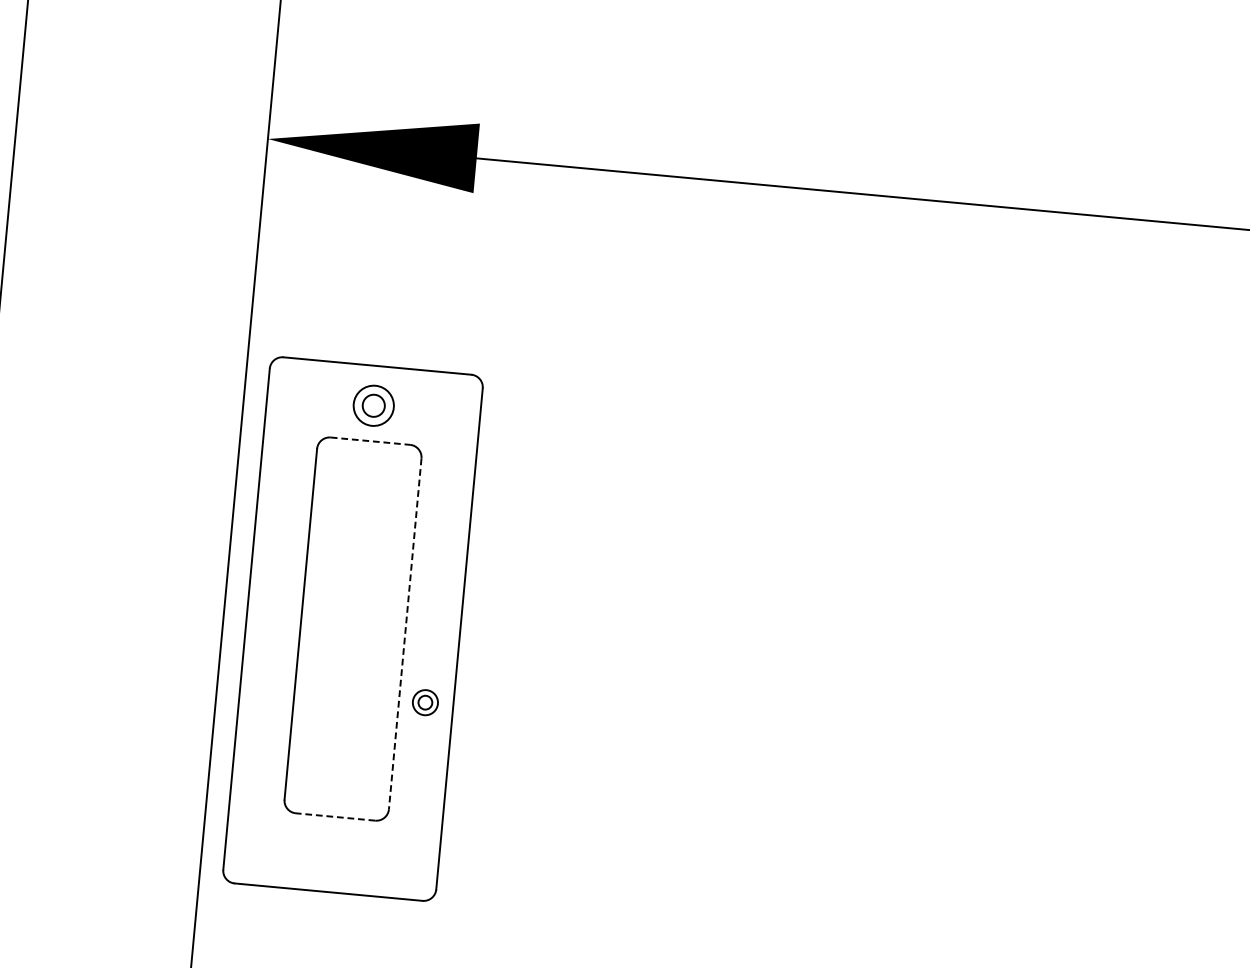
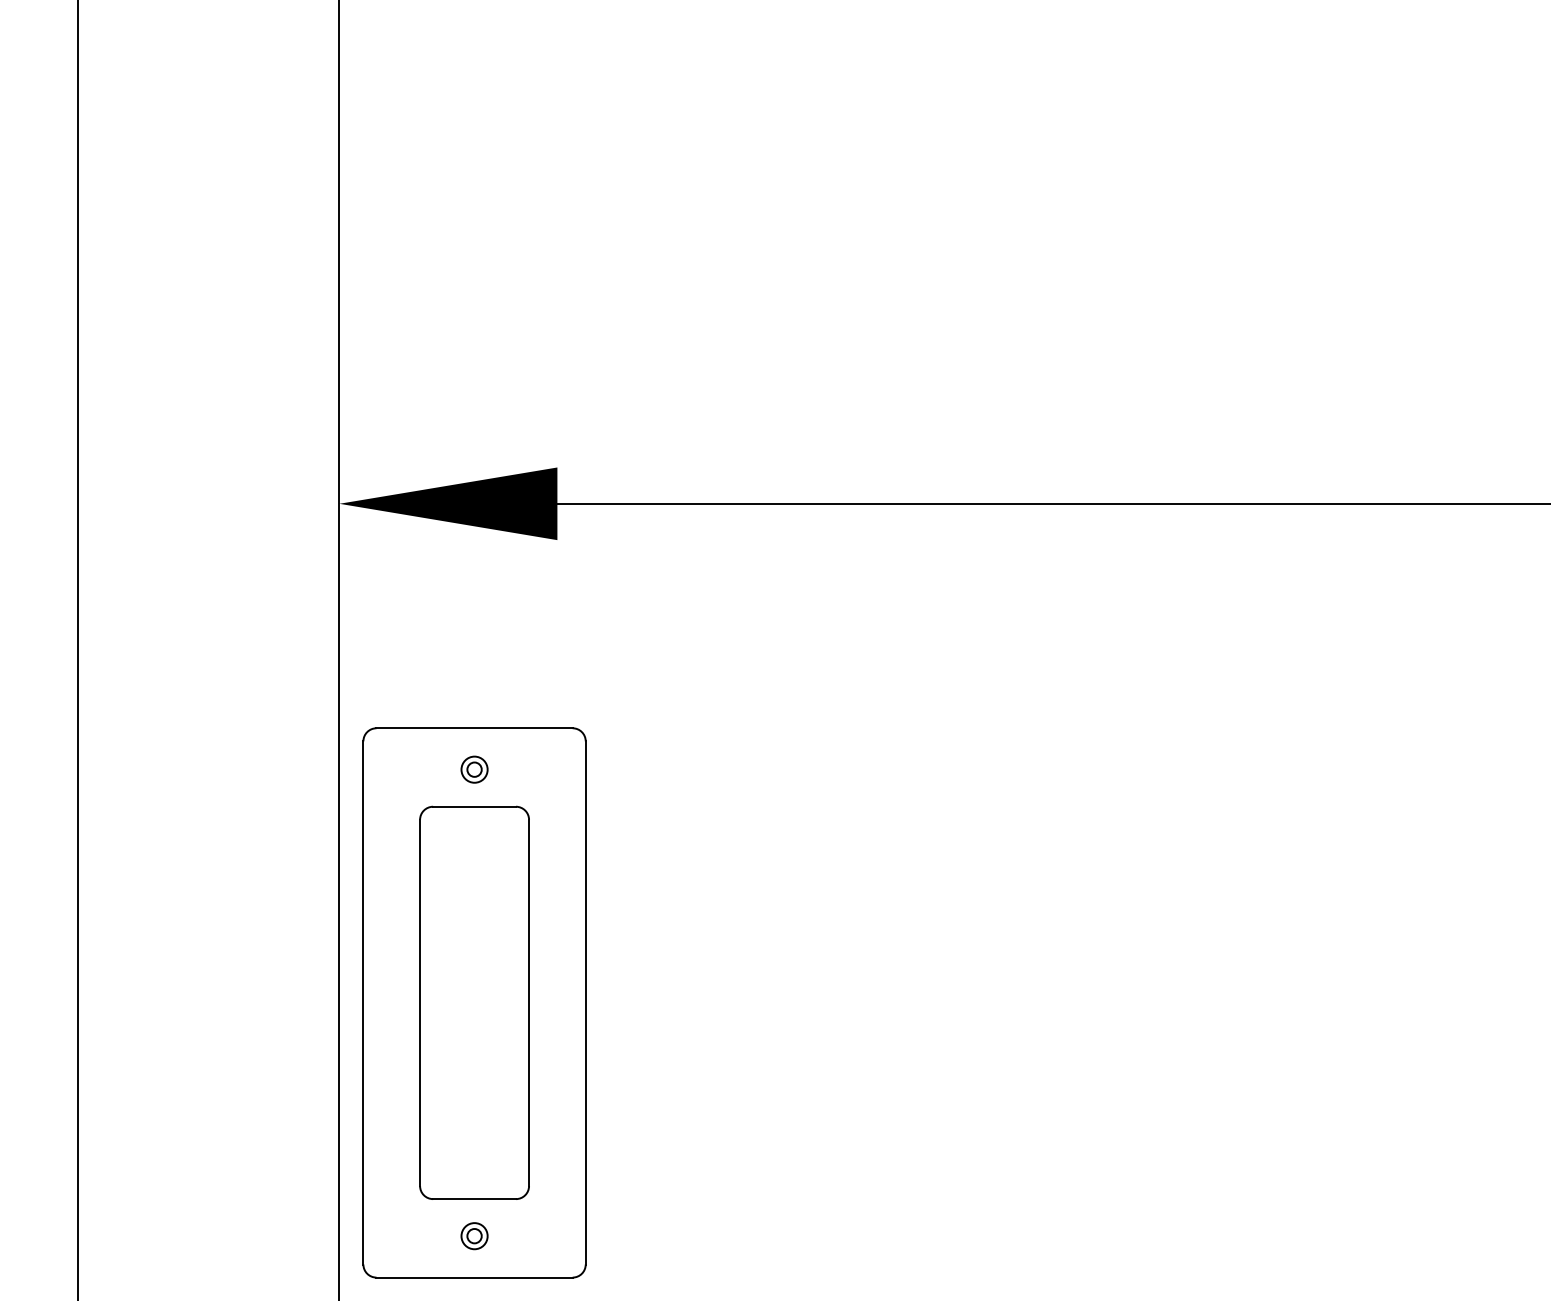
part: (373, 405) -> (474, 769), size x0.62
line: (371, 441) -> (475, 806), dashed -> solid
line: (405, 634) -> (529, 1003), dashed -> solid
part: (425, 702) -> (474, 1236), moved
line: (335, 817) -> (474, 1199), dashed -> solid

